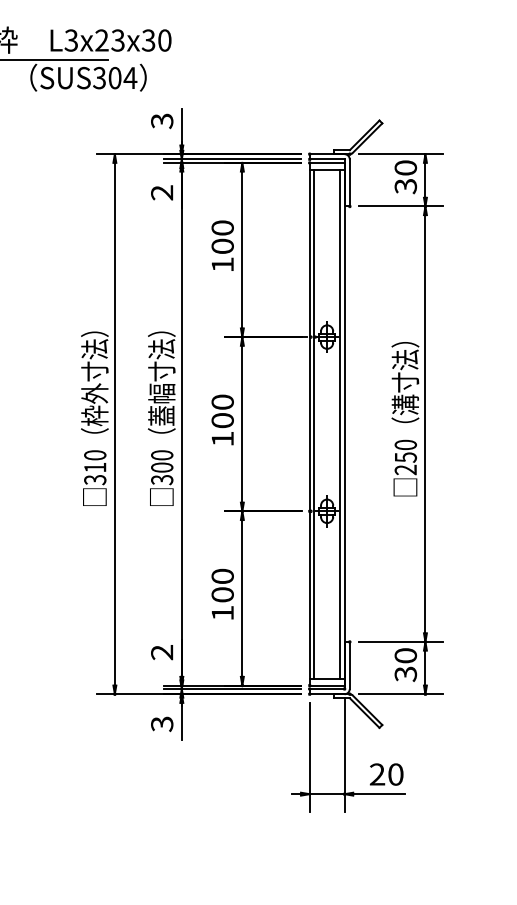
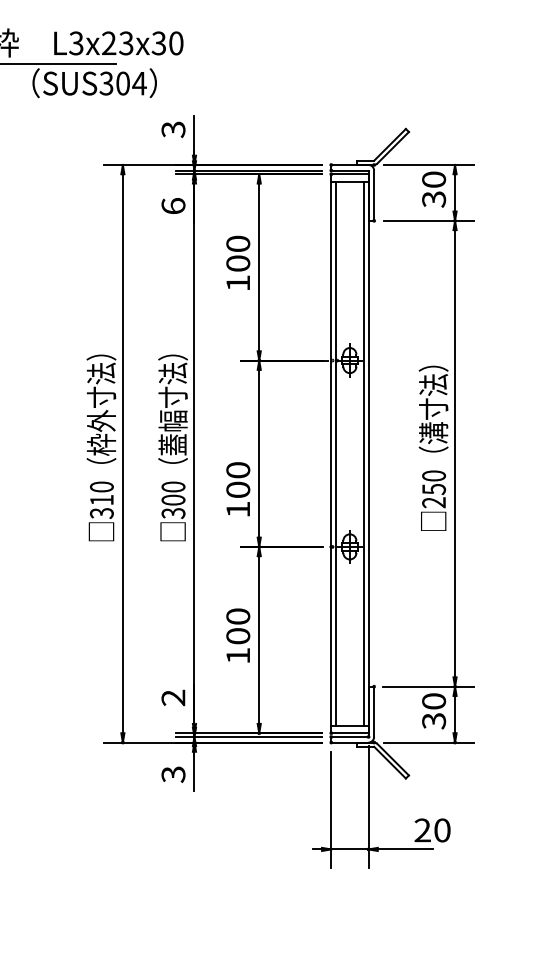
text: (162, 193) -> (173, 206), 2 -> 6
text: (222, 420) -> (238, 489), moved
text: (386, 774) -> (432, 830), moved

